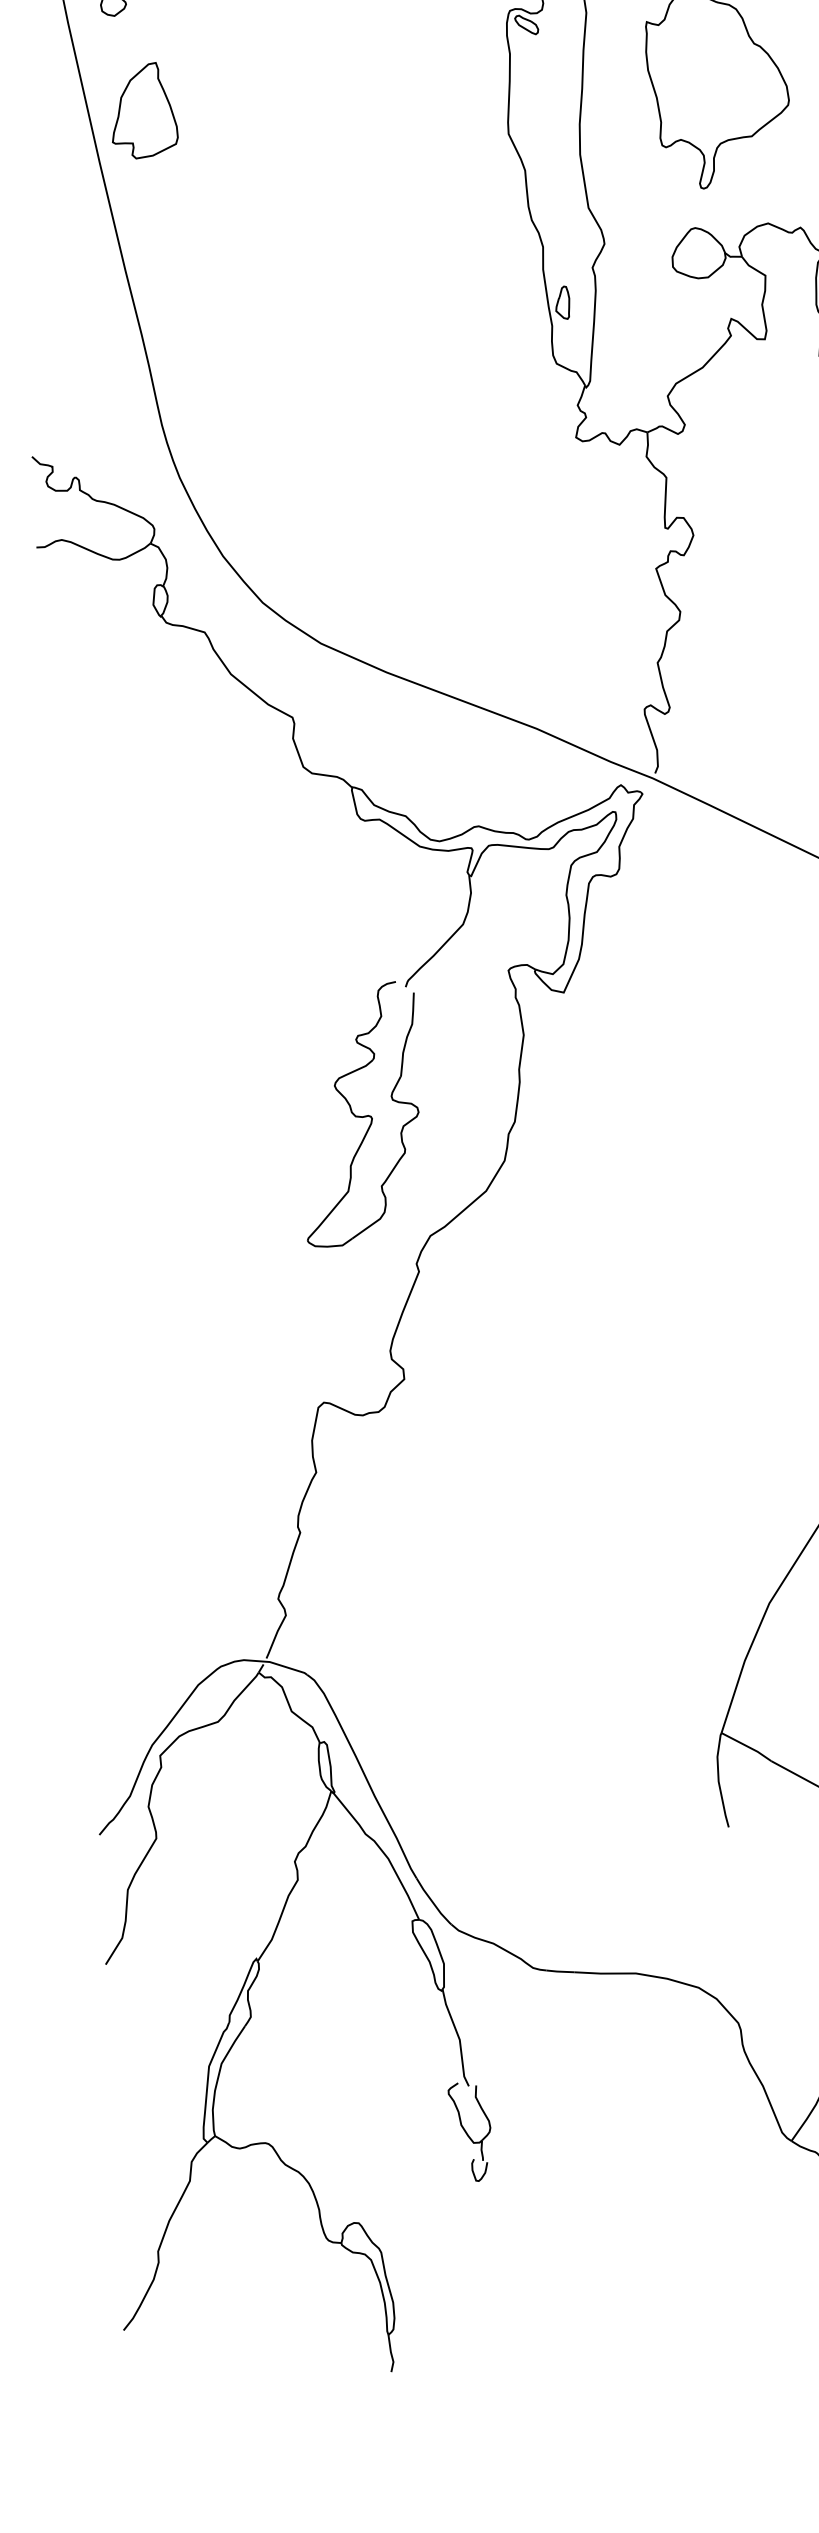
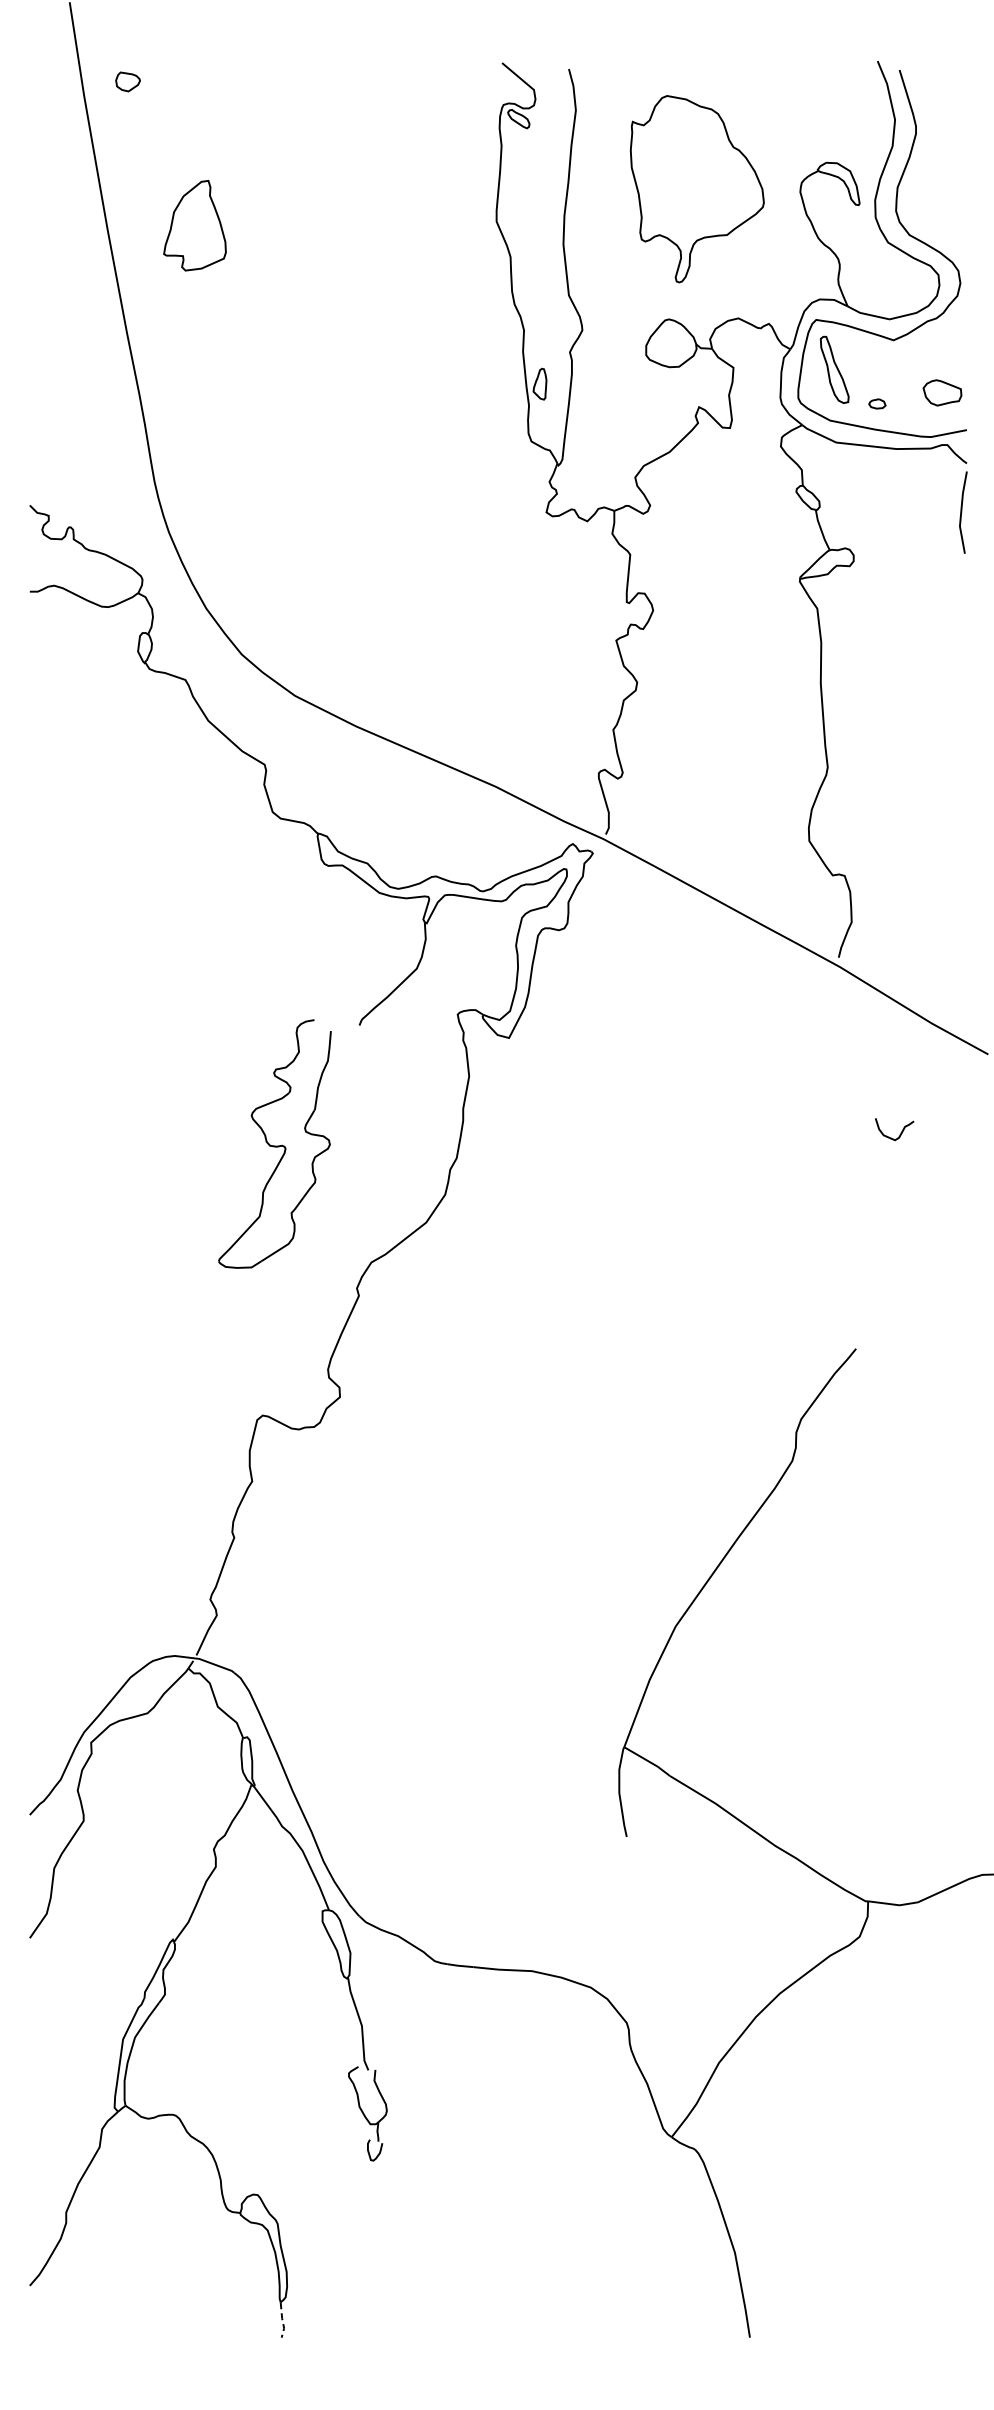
part: (143, 110) -> (194, 225), moved
part: (360, 1113) -> (274, 1143), moved
line: (391, 2353) -> (282, 2320), solid -> dashed

